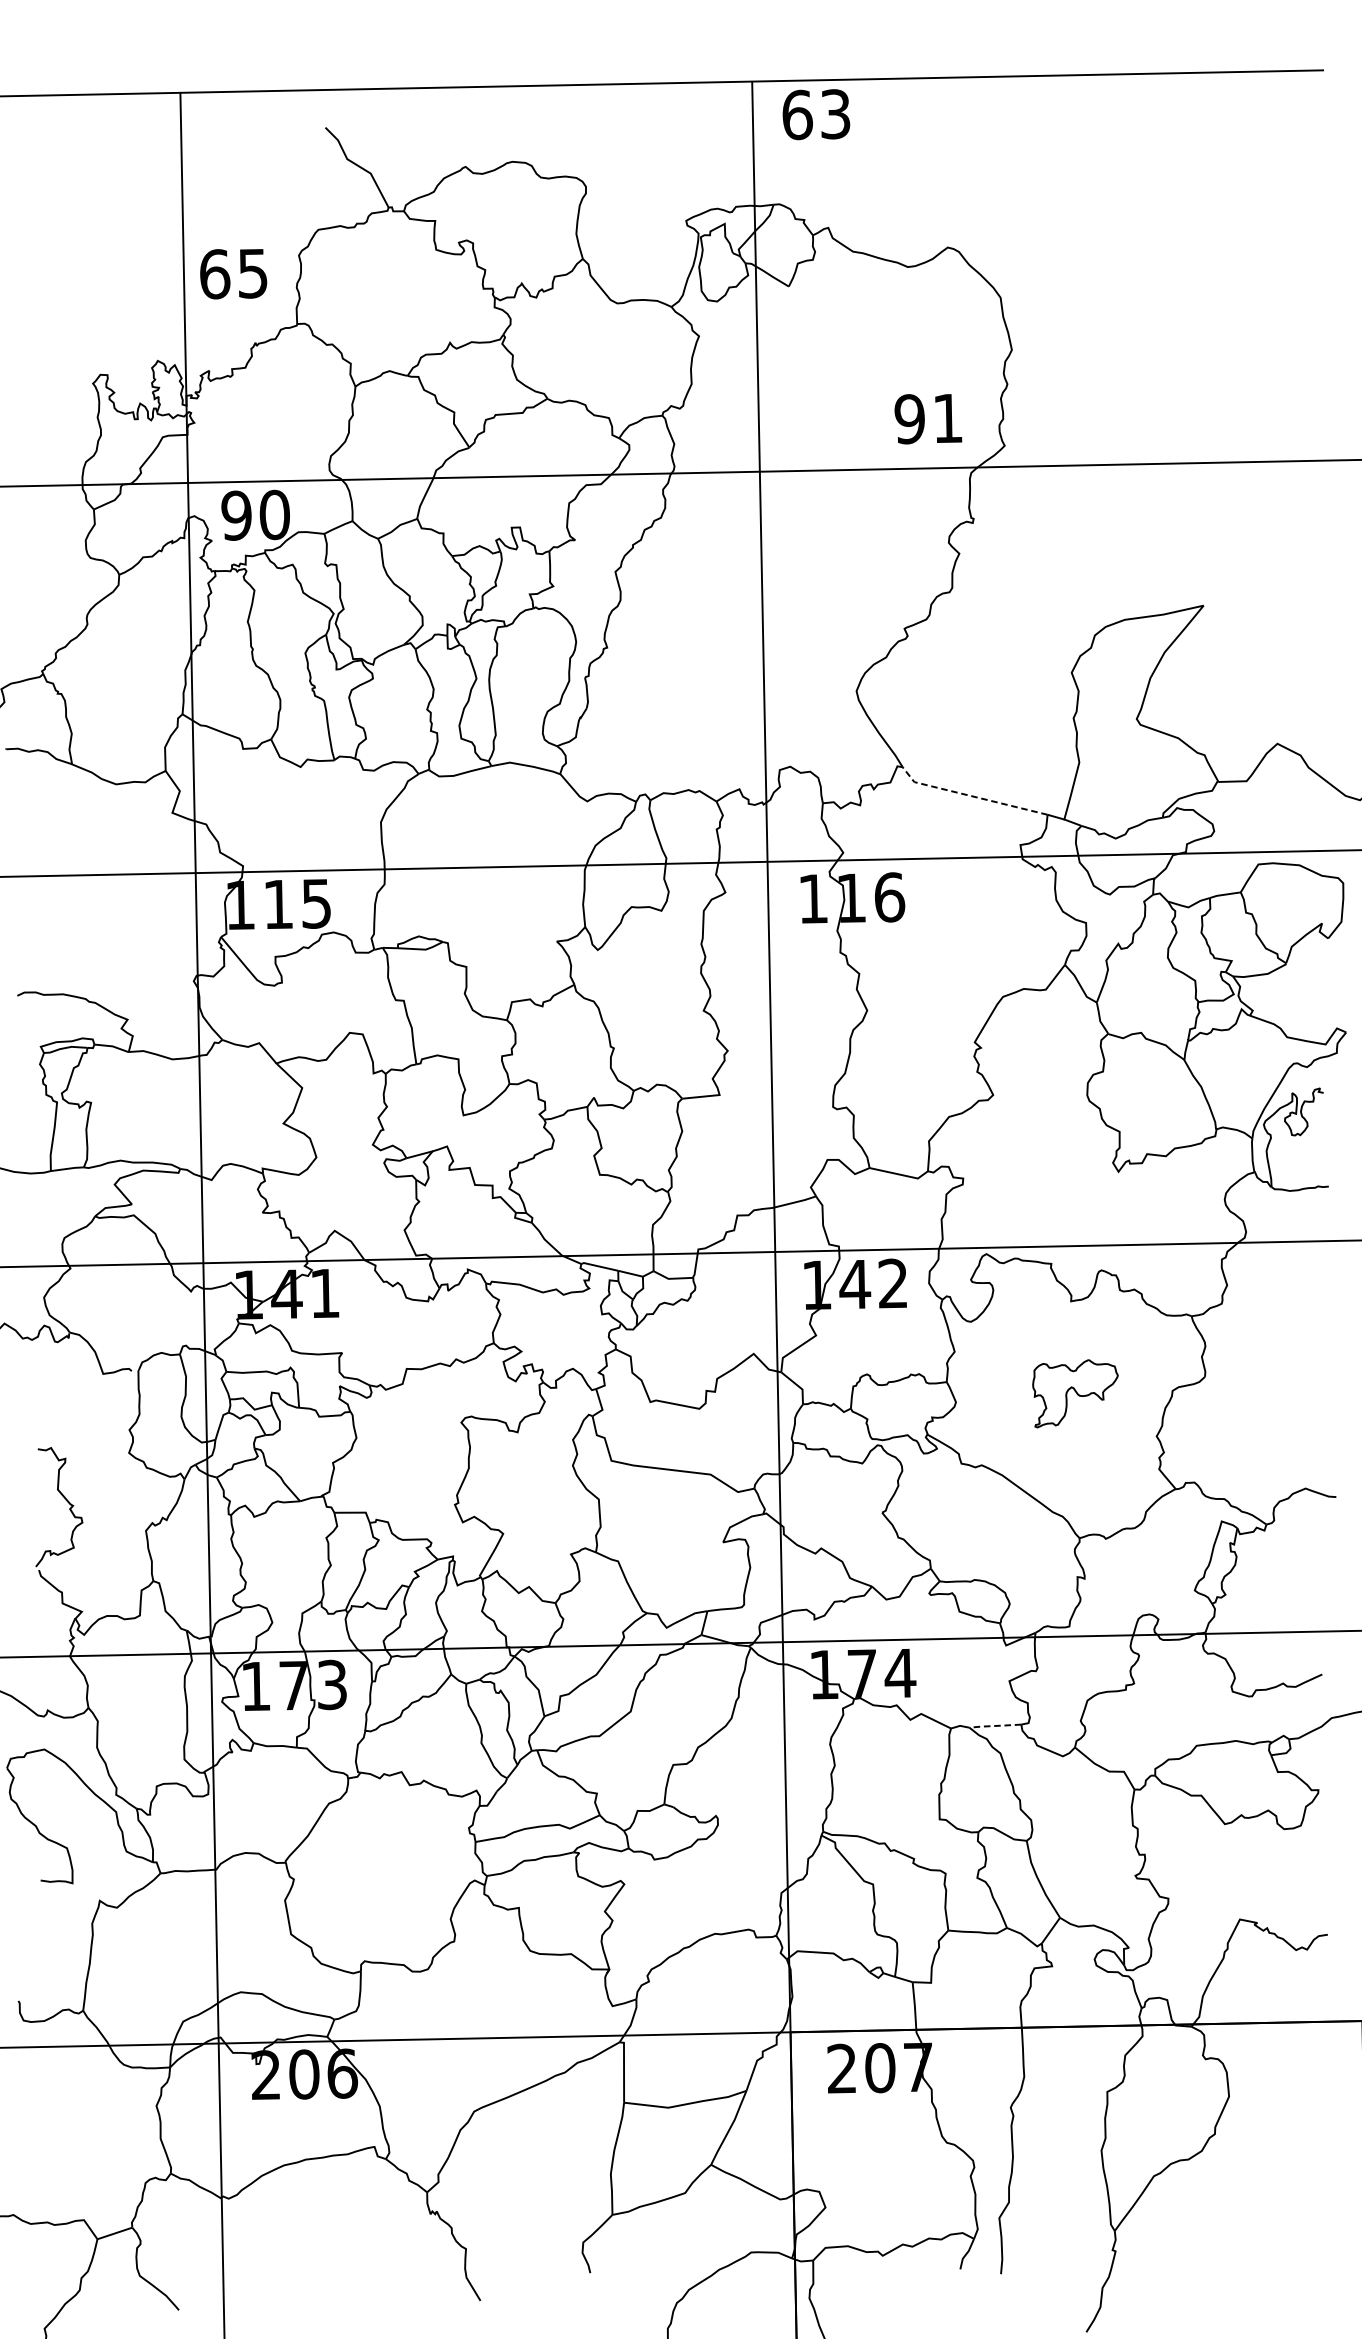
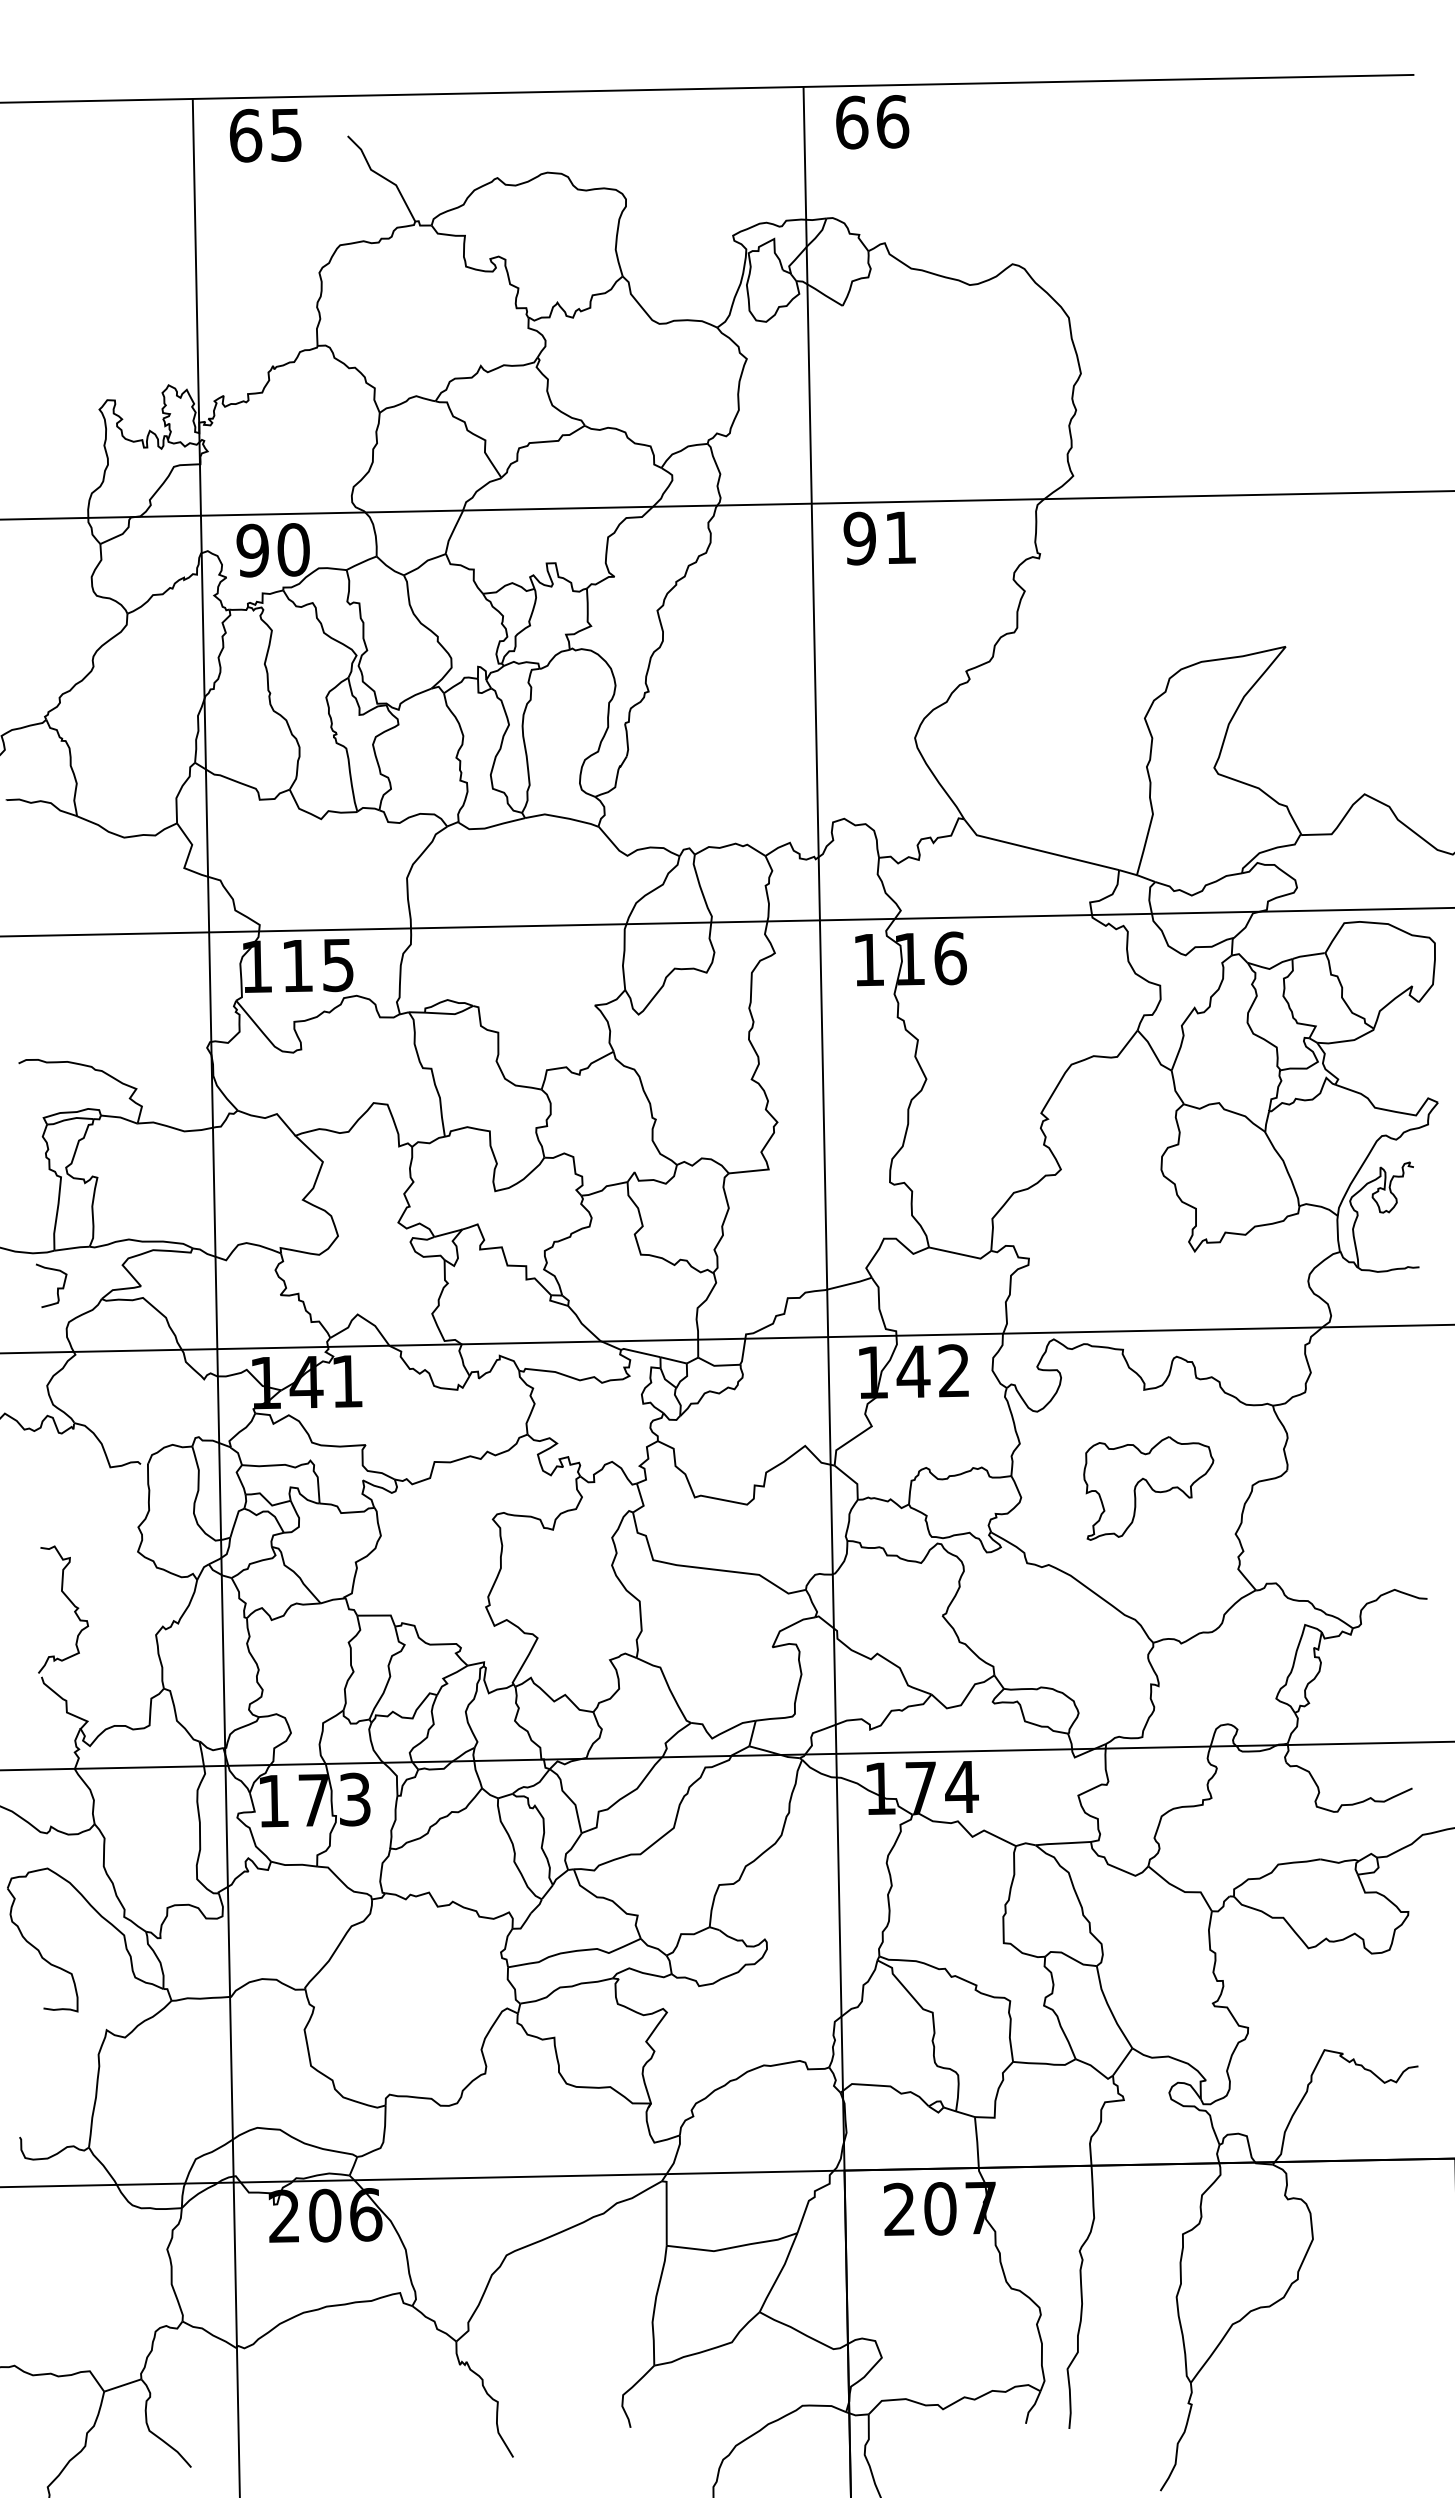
text: (835, 113) -> (892, 121), 63 -> 66
text: (233, 274) -> (265, 135), moved
text: (928, 419) -> (879, 538), moved
line: (970, 795) -> (1036, 849), dashed -> solid
curve: (53, 1205) -> (57, 1287), added
part: (1075, 1393) -> (1148, 1488), size x1.43
line: (995, 1726) -> (1063, 1843), dashed -> solid

